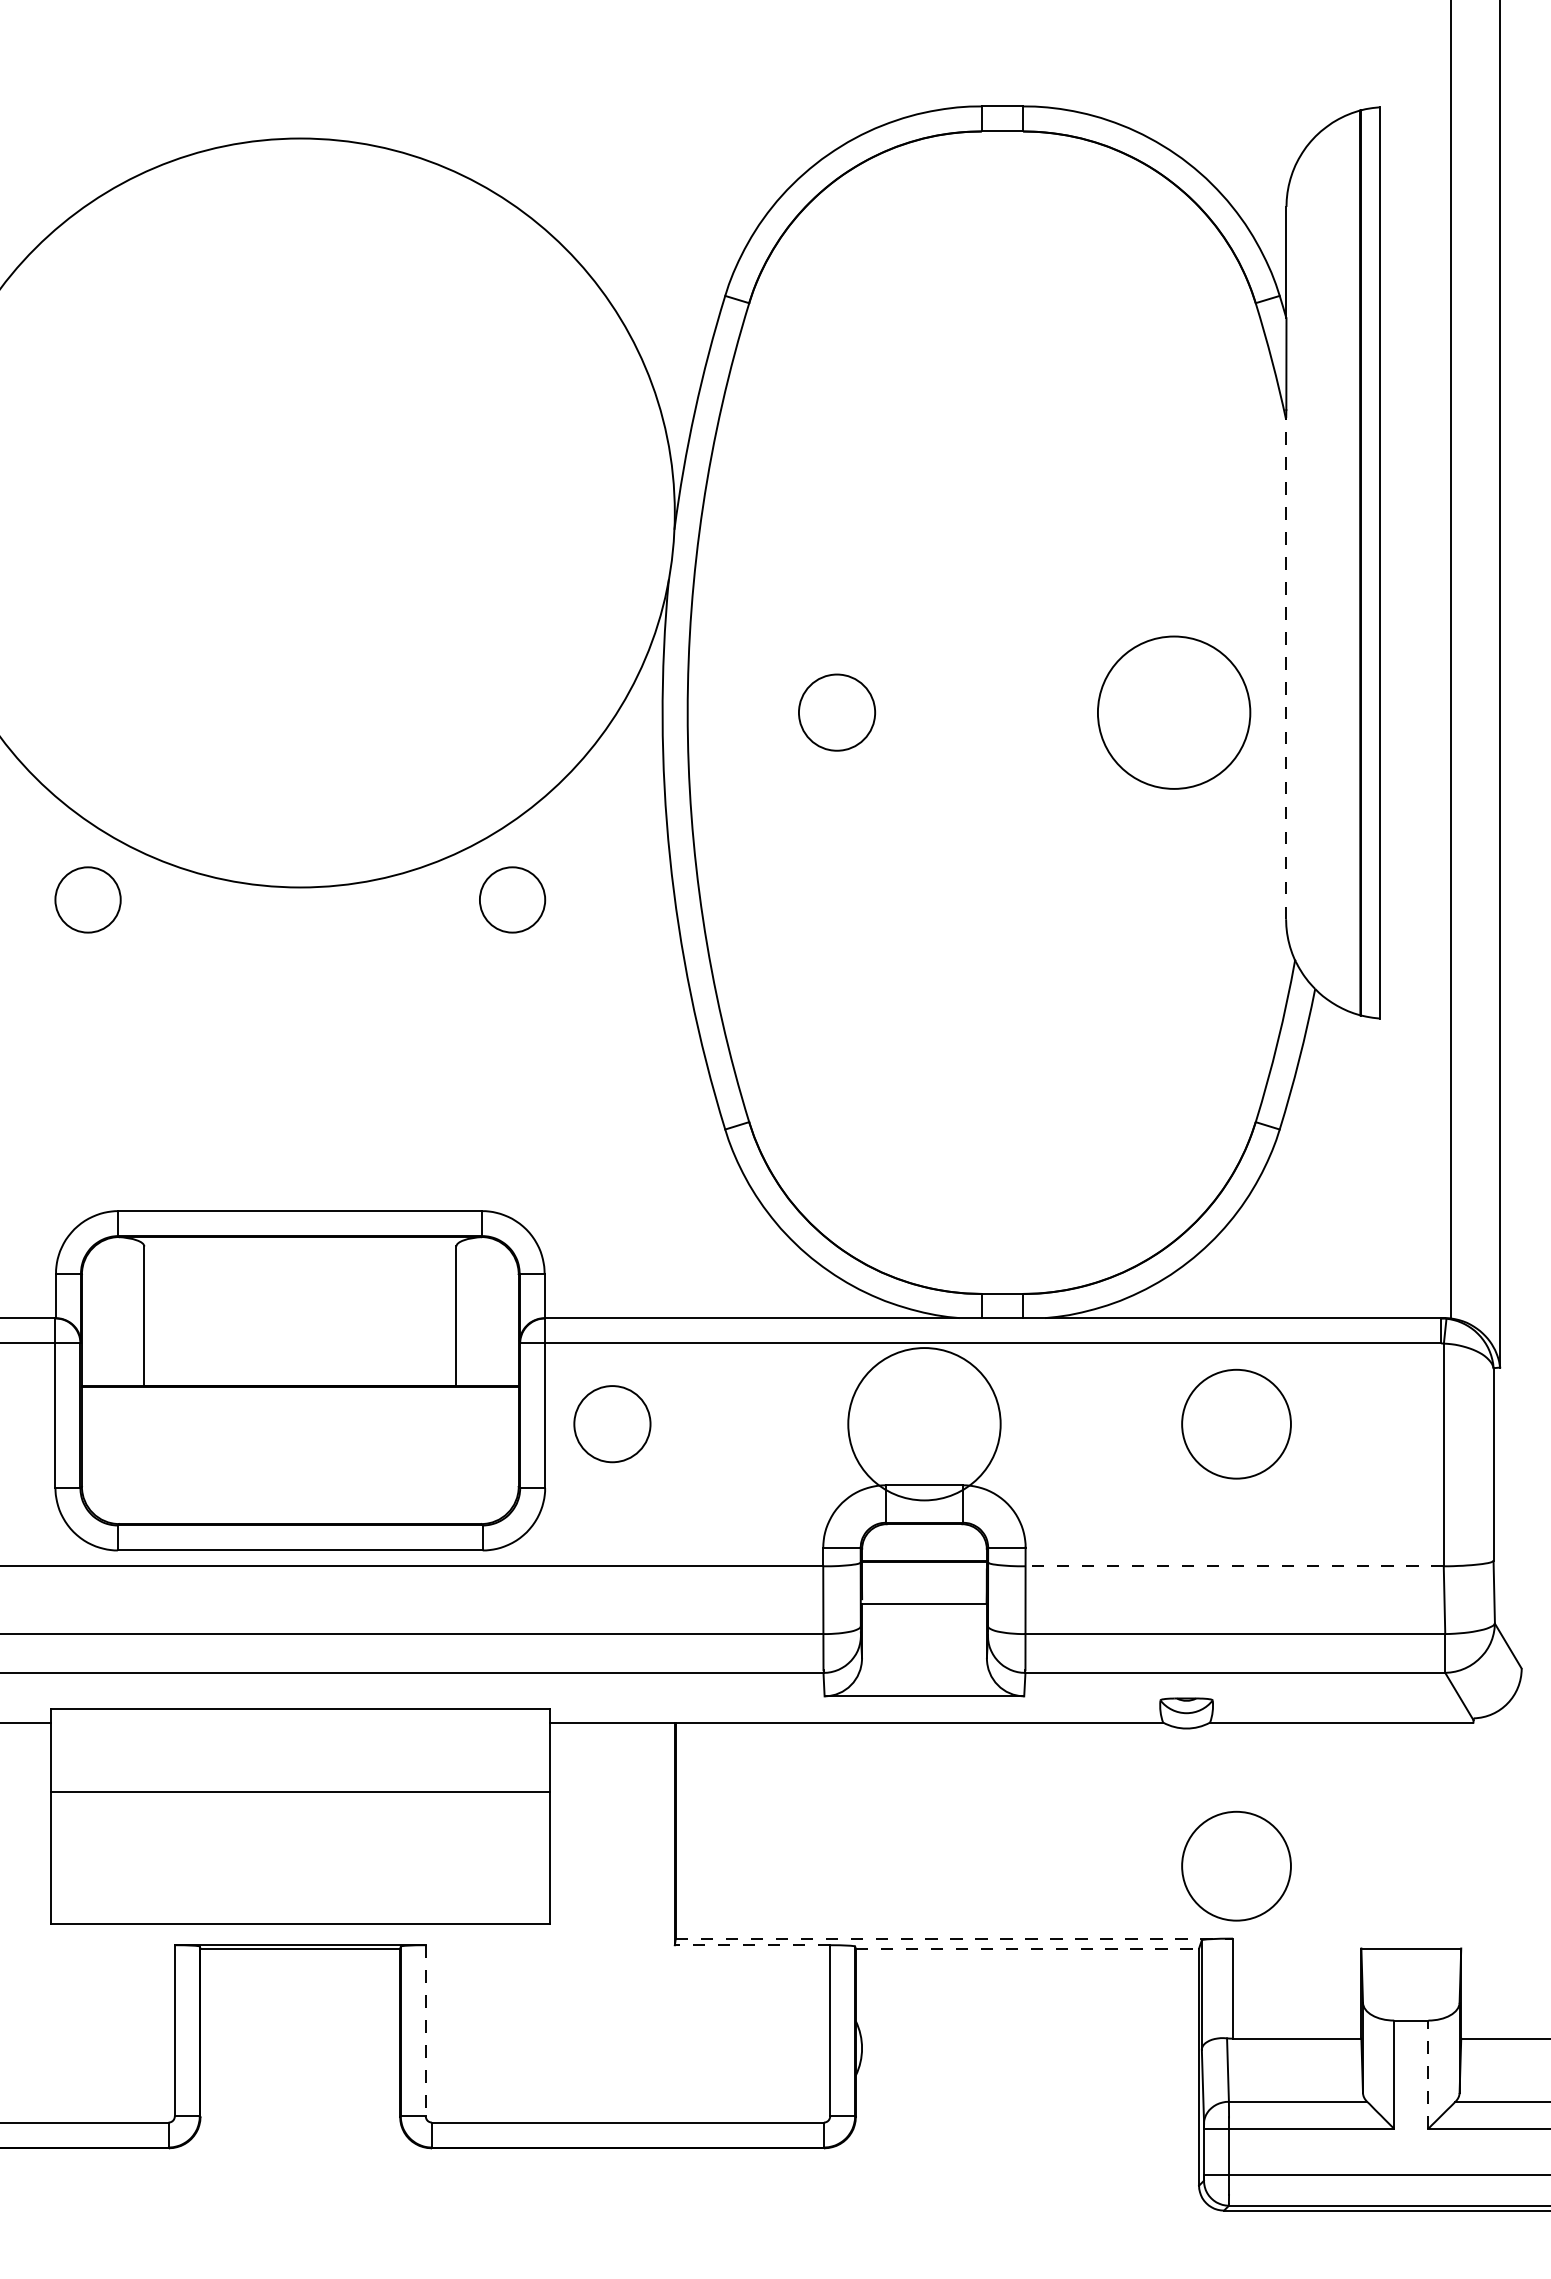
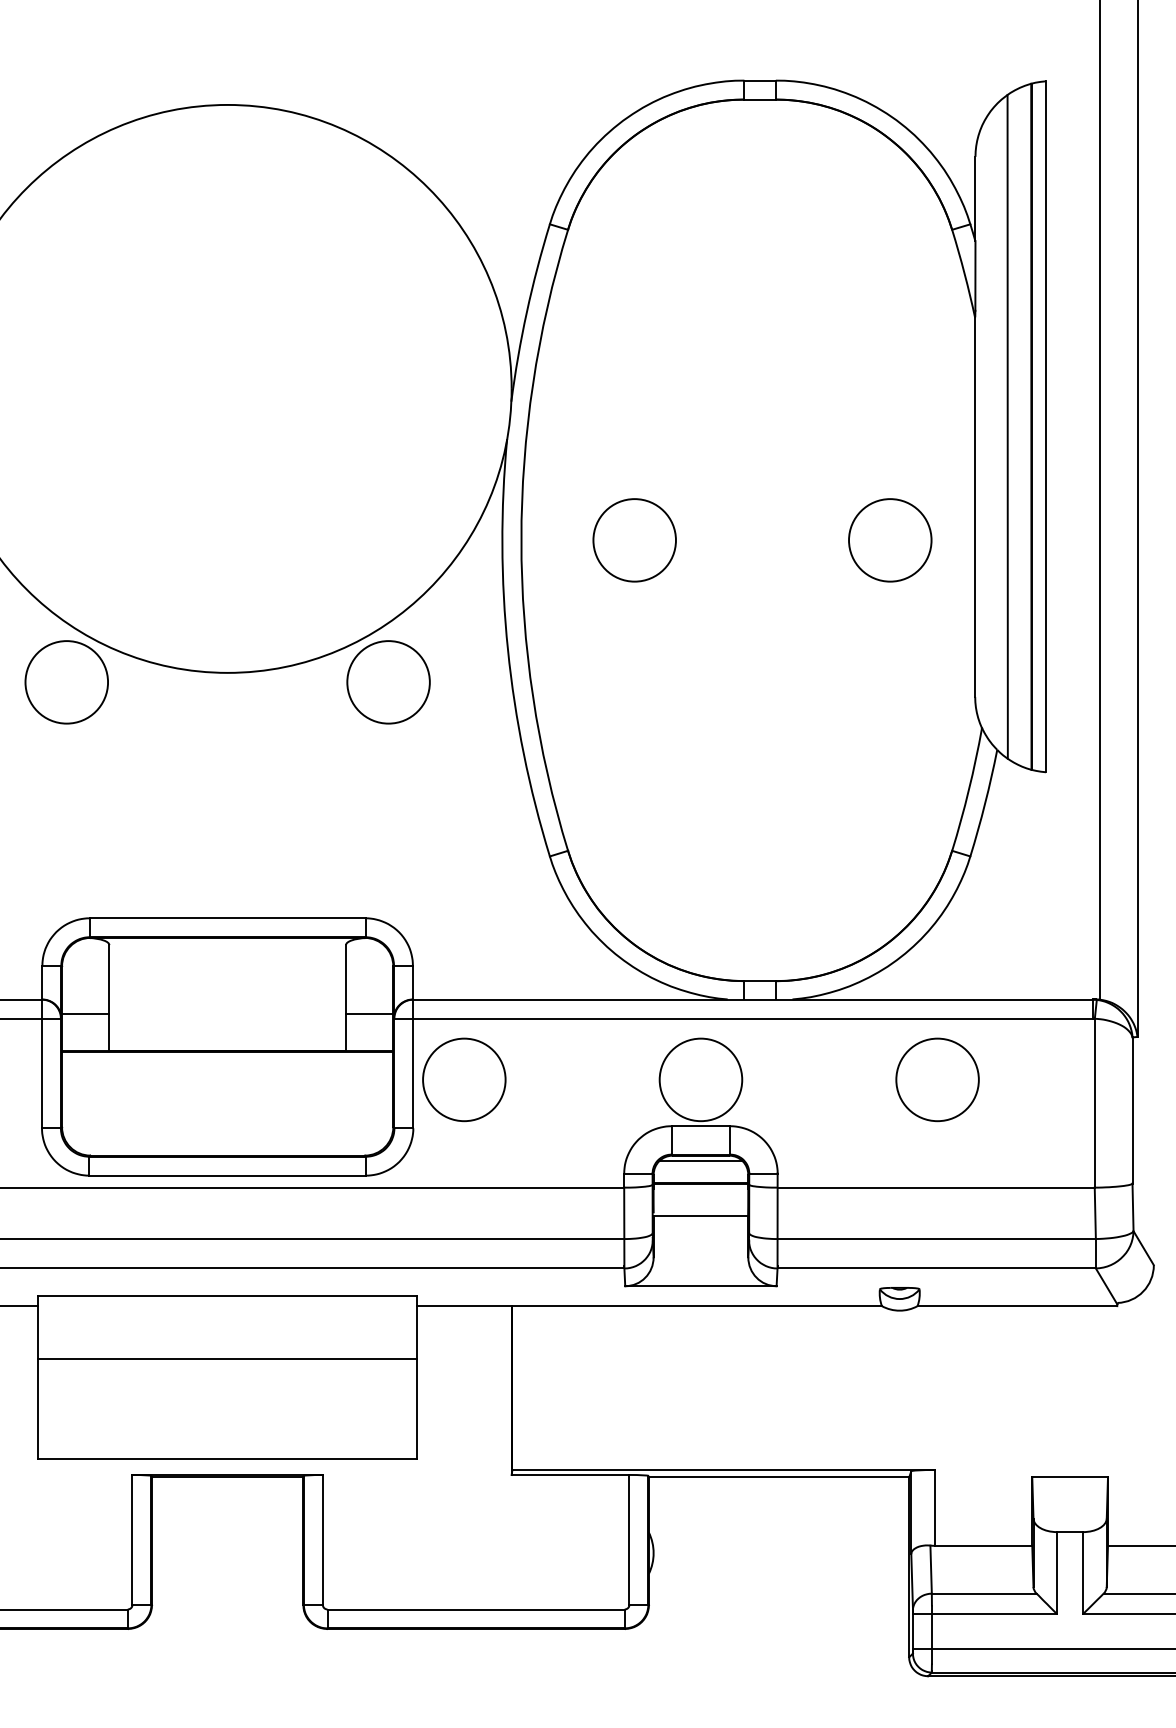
line: (1328, 562) -> (1007, 426), added
line: (1286, 669) -> (975, 507), dashed -> solid
circle: (836, 712) -> (634, 540), size x1.43
circle: (1173, 712) -> (889, 540), size x0.71
circle: (87, 899) -> (66, 682), size x1.67
circle: (512, 899) -> (388, 682), size x1.67
line: (112, 1336) -> (85, 1013), added
line: (487, 1336) -> (369, 1013), added
circle: (612, 1423) -> (464, 1079), size x1.43
circle: (924, 1423) -> (700, 1079), size x0.71
line: (924, 1530) -> (700, 1160), added
line: (1234, 1566) -> (936, 1187), dashed -> solid
circle: (1236, 1865) -> (937, 1414), removed
line: (954, 1938) -> (723, 1469), dashed -> solid
line: (752, 1945) -> (570, 1475), dashed -> solid
line: (1027, 1948) -> (779, 1477), dashed -> solid
line: (425, 2030) -> (322, 1539), dashed -> solid
line: (1428, 2074) -> (1083, 1573), dashed -> solid

